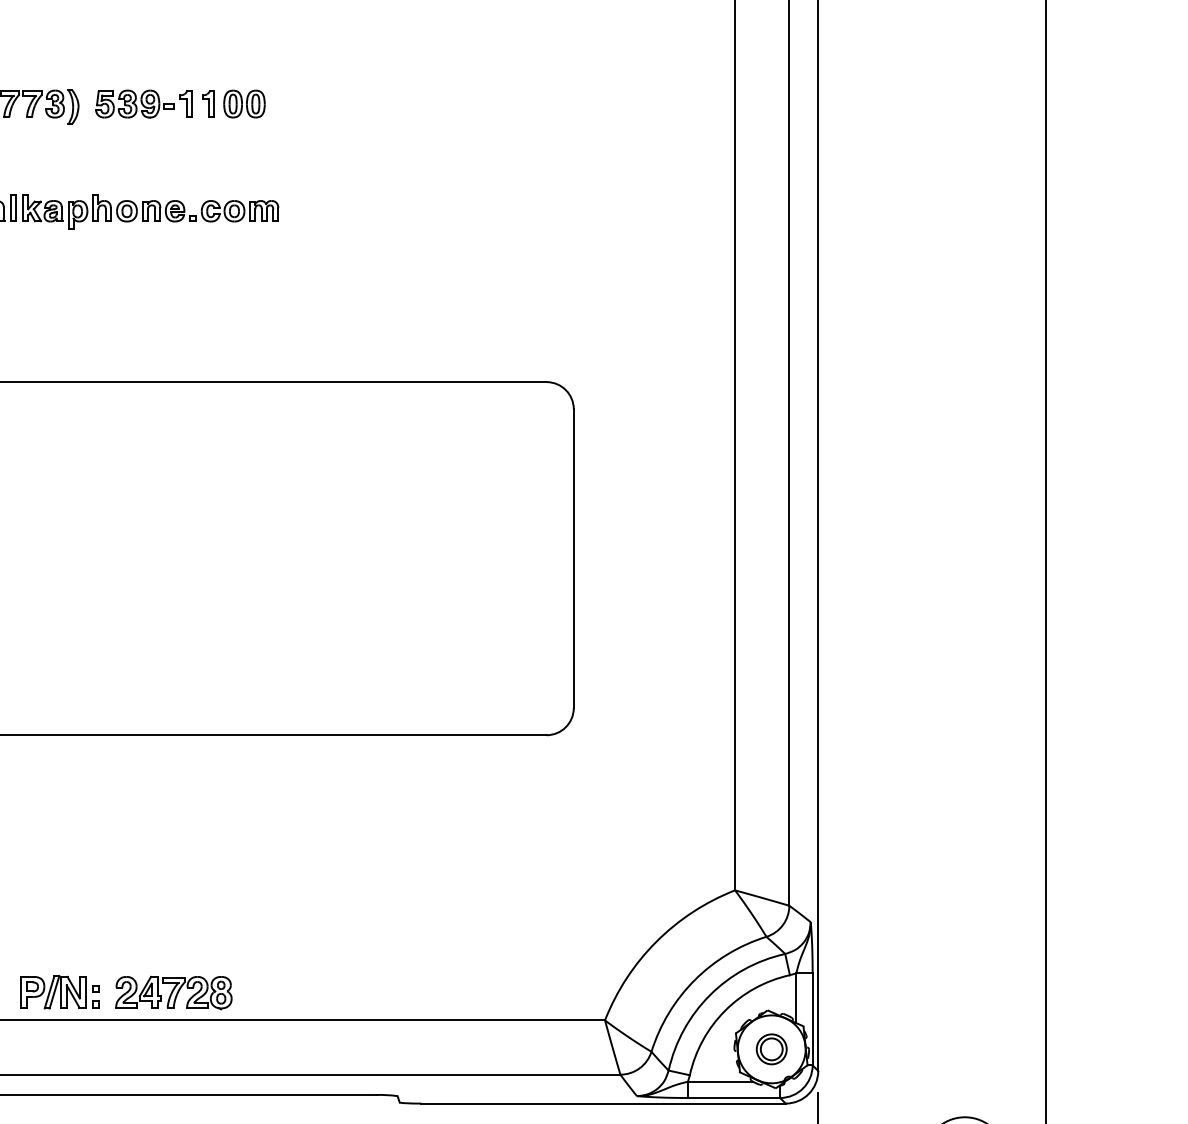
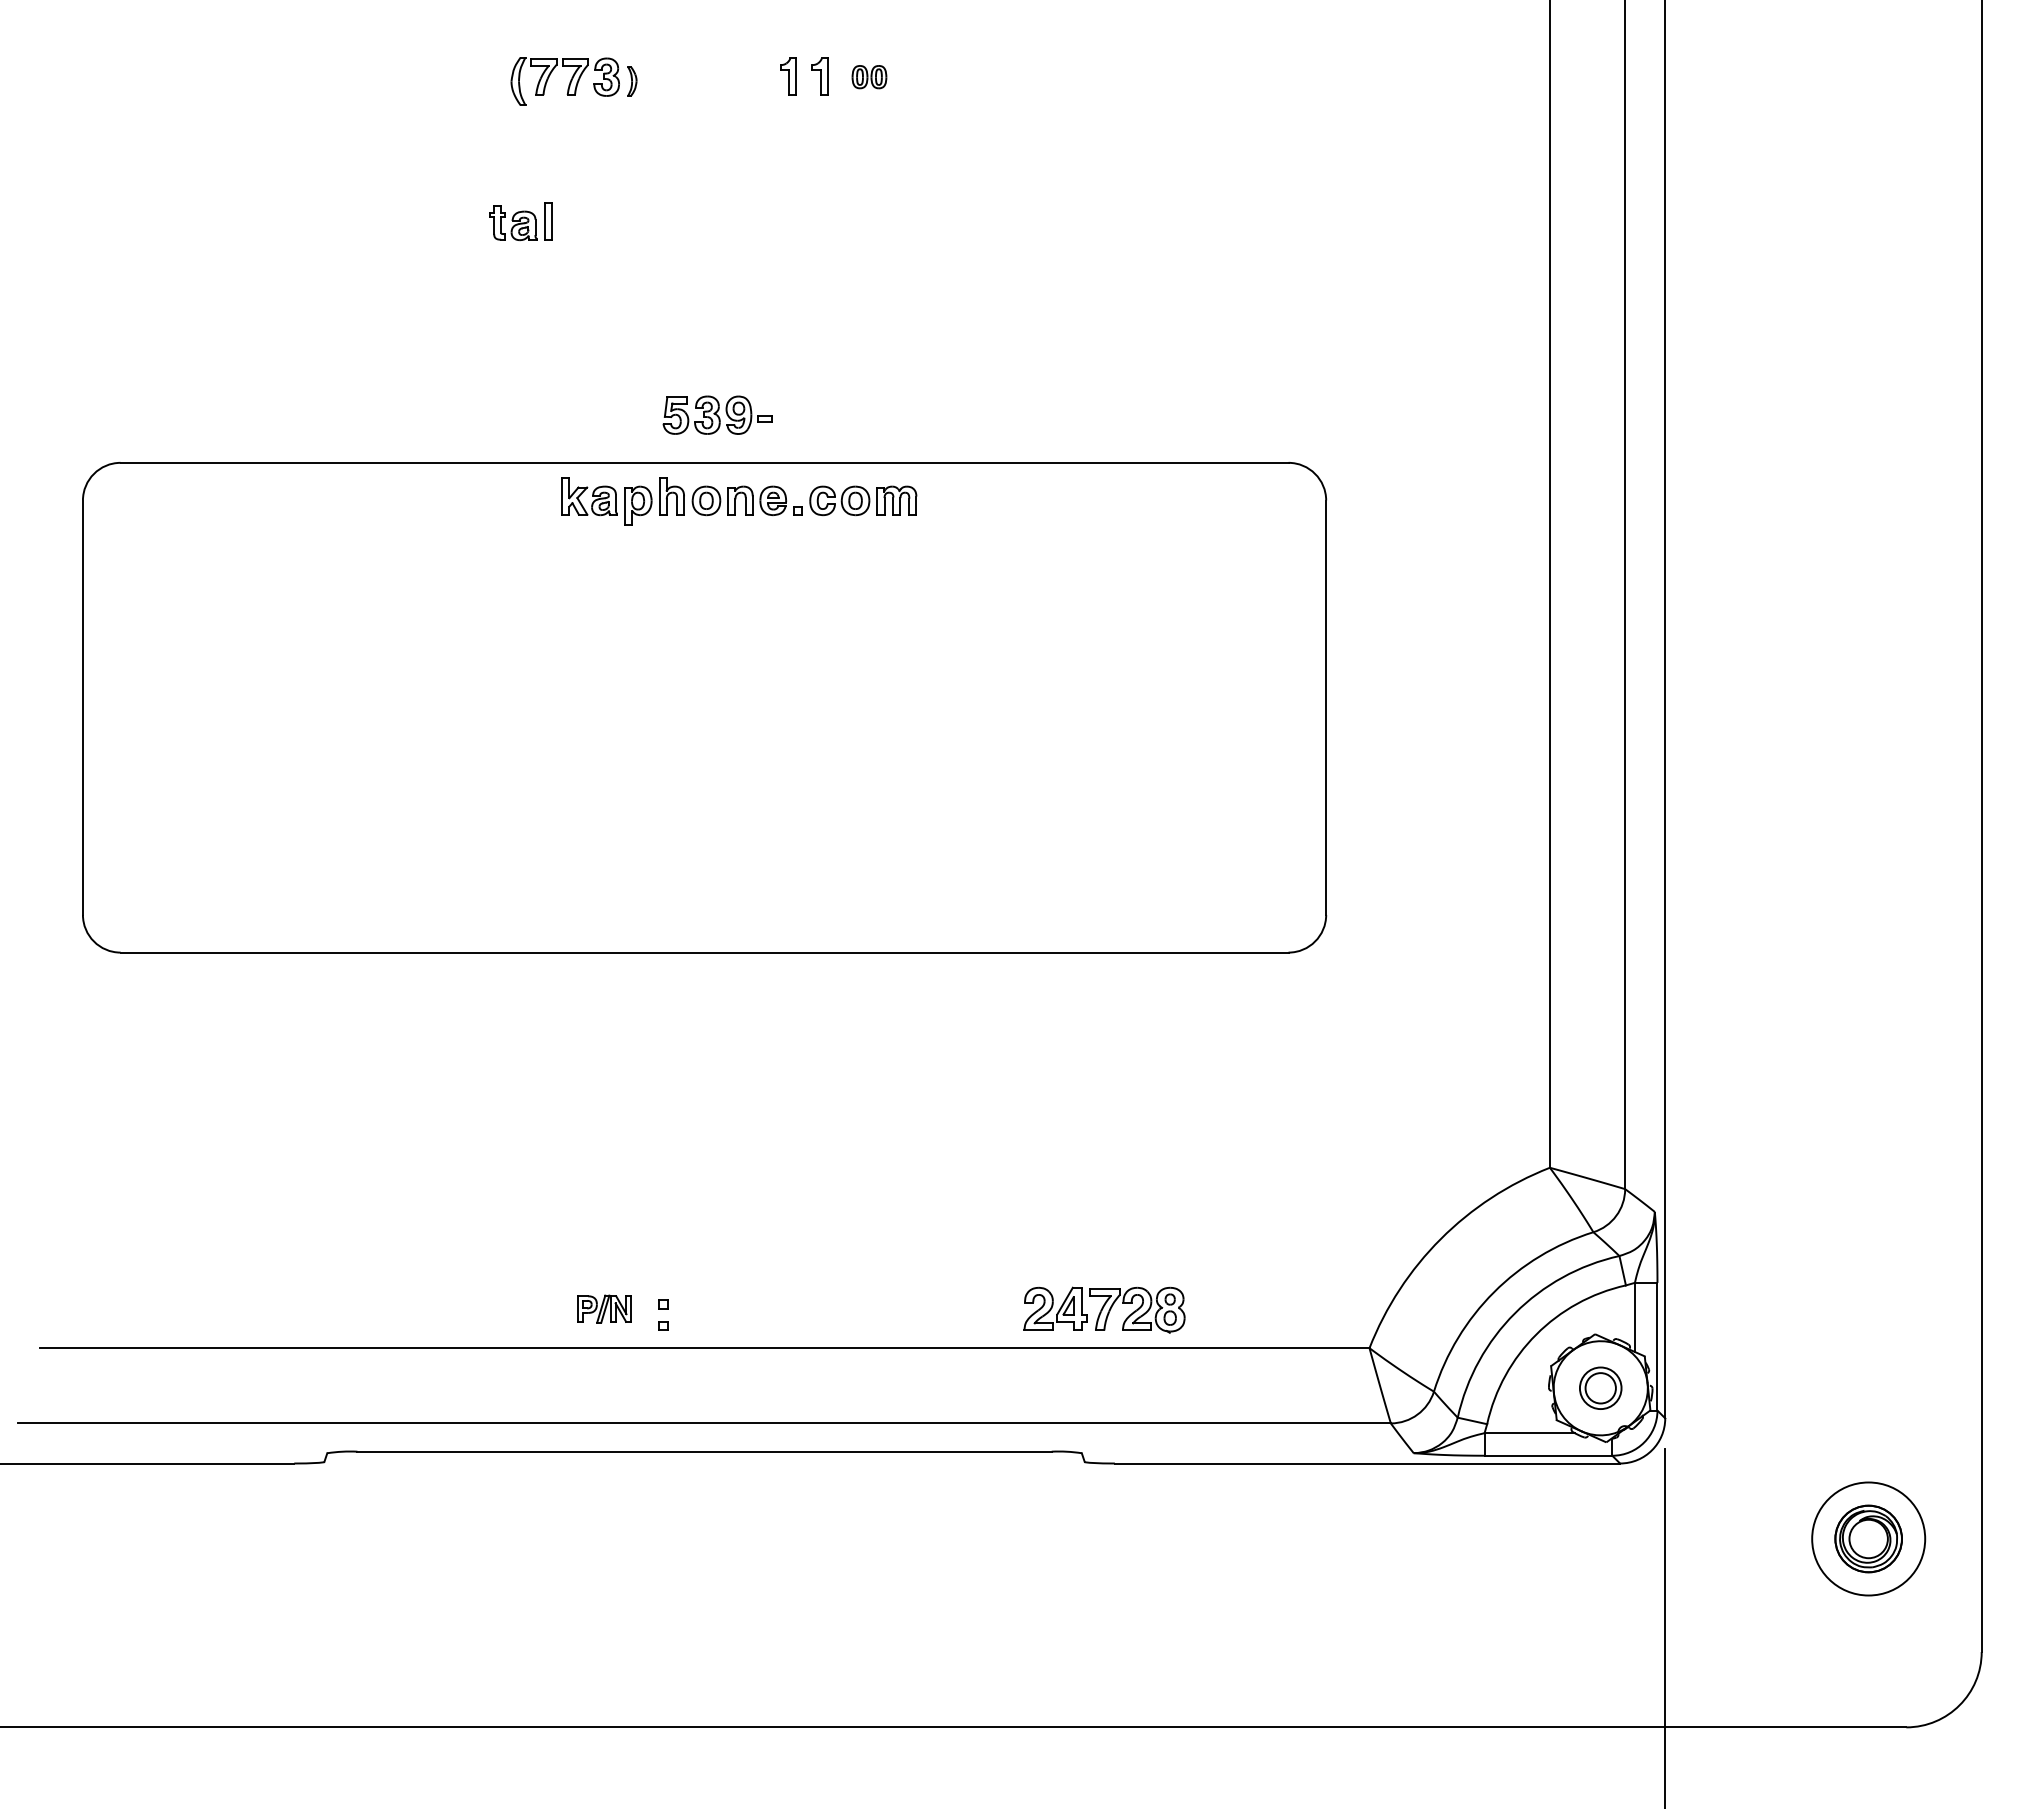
part: (134, 103) -> (717, 414), moved
part: (244, 103) -> (869, 76), size x0.6
part: (73, 107) -> (632, 81), size x0.6
part: (150, 211) -> (739, 501), moved
part: (53, 991) -> (604, 1308), size x0.6
part: (173, 992) -> (1104, 1309), moved

